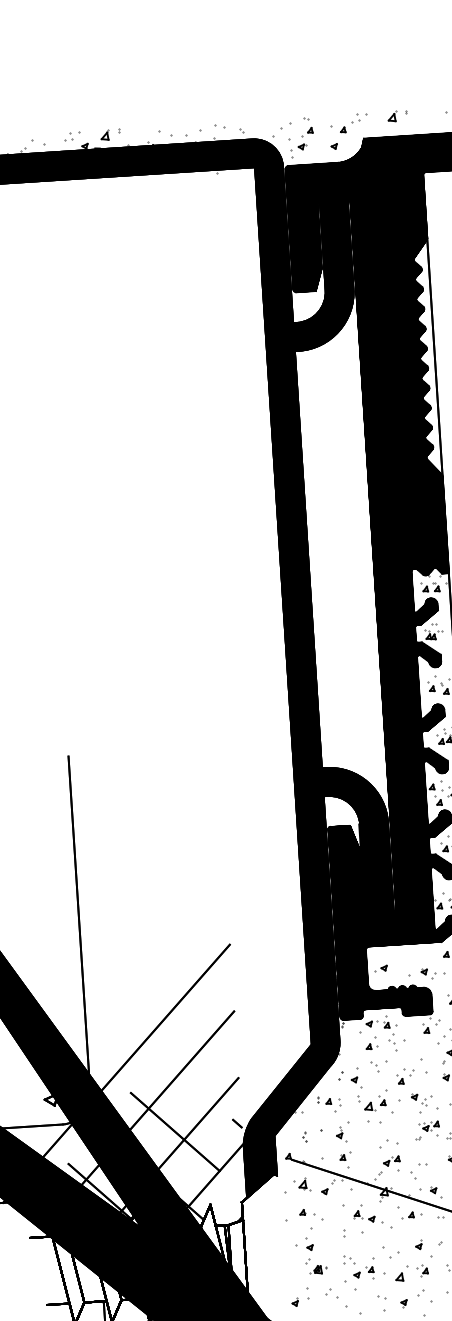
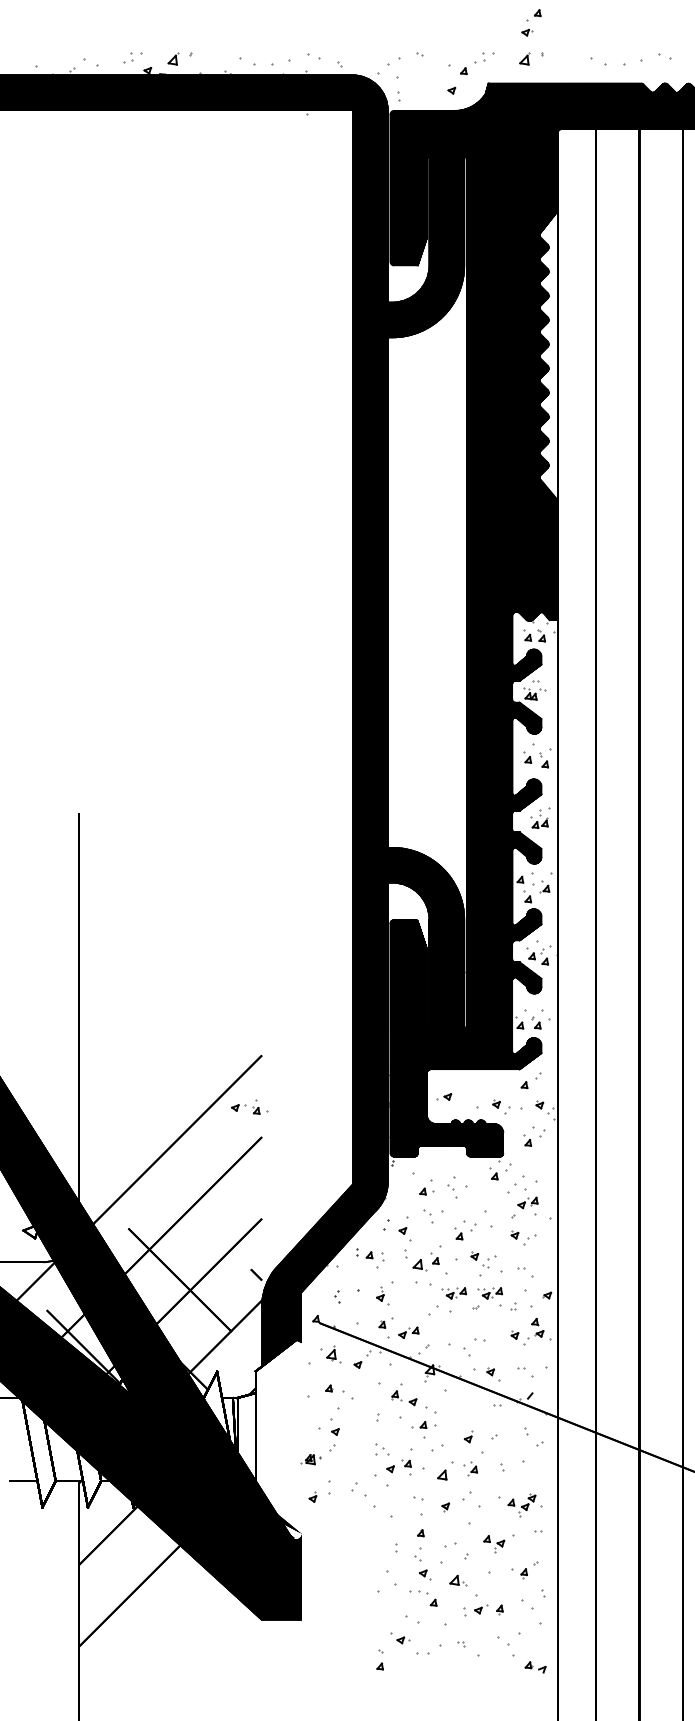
part: (305, 138) -> (531, 22), moved
part: (380, 1022) -> (249, 1106), moved
part: (399, 1128) -> (453, 1293), added
part: (391, 1160) -> (408, 1332), moved
part: (411, 1214) -> (423, 1424), moved
part: (318, 1269) -> (310, 1459), moved

